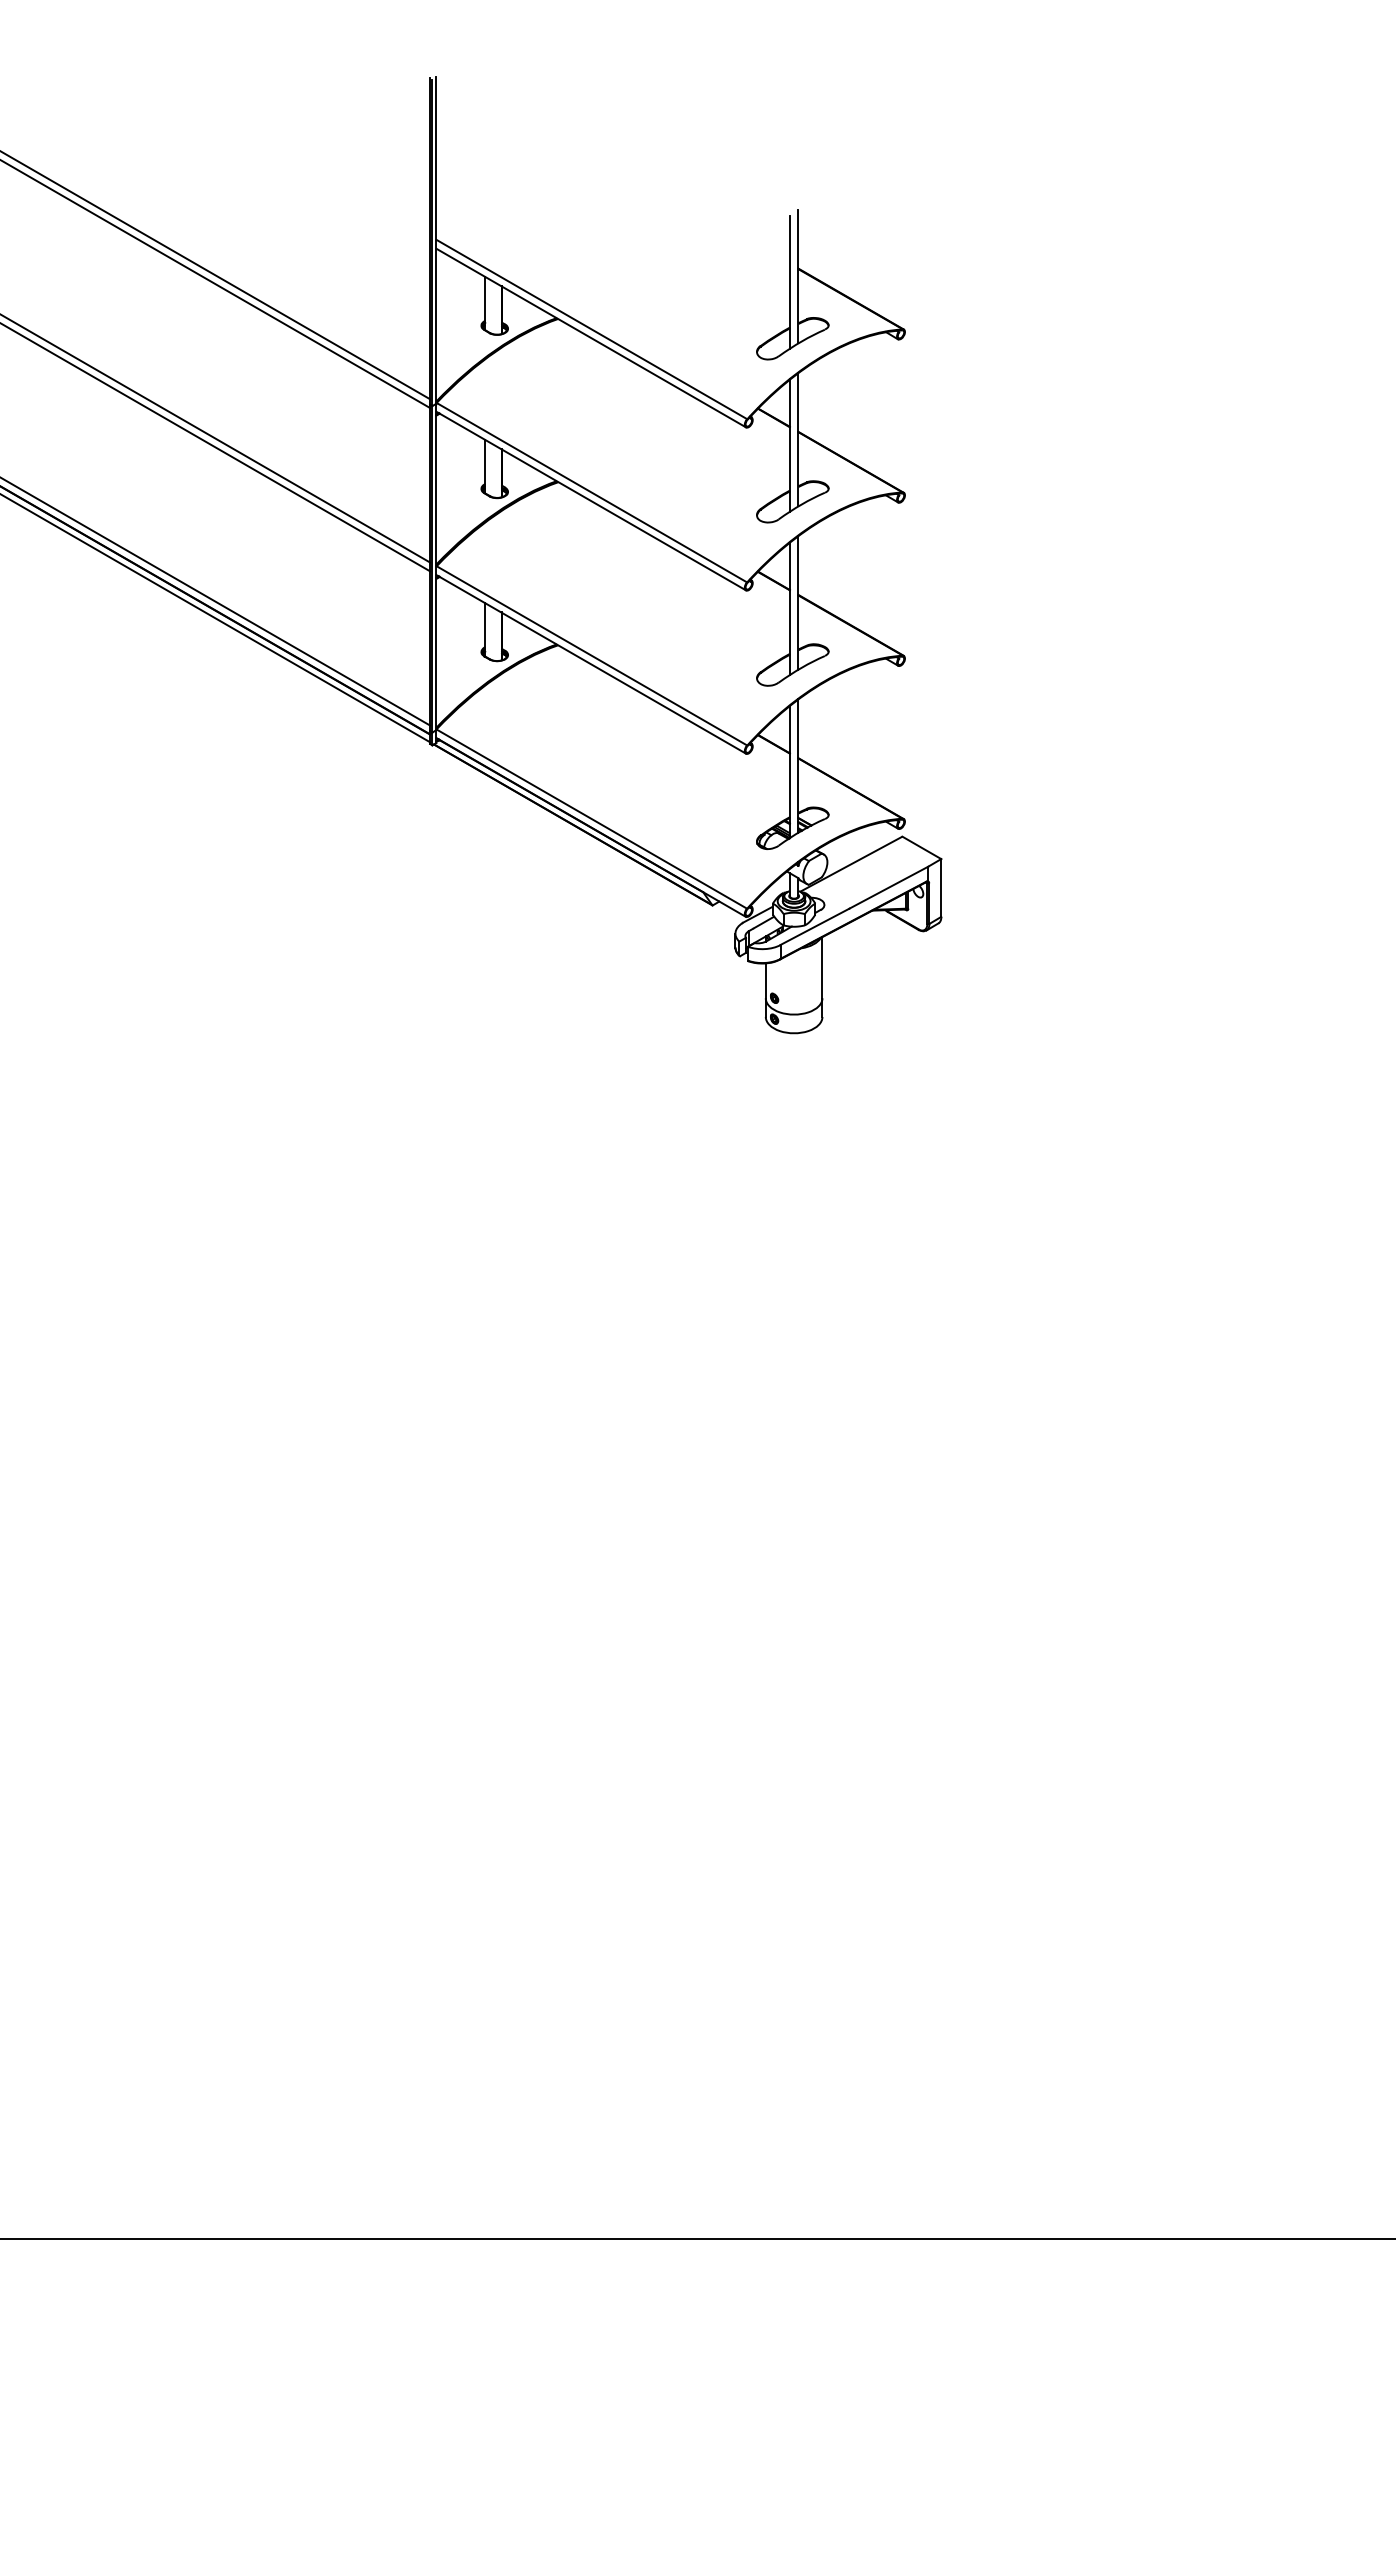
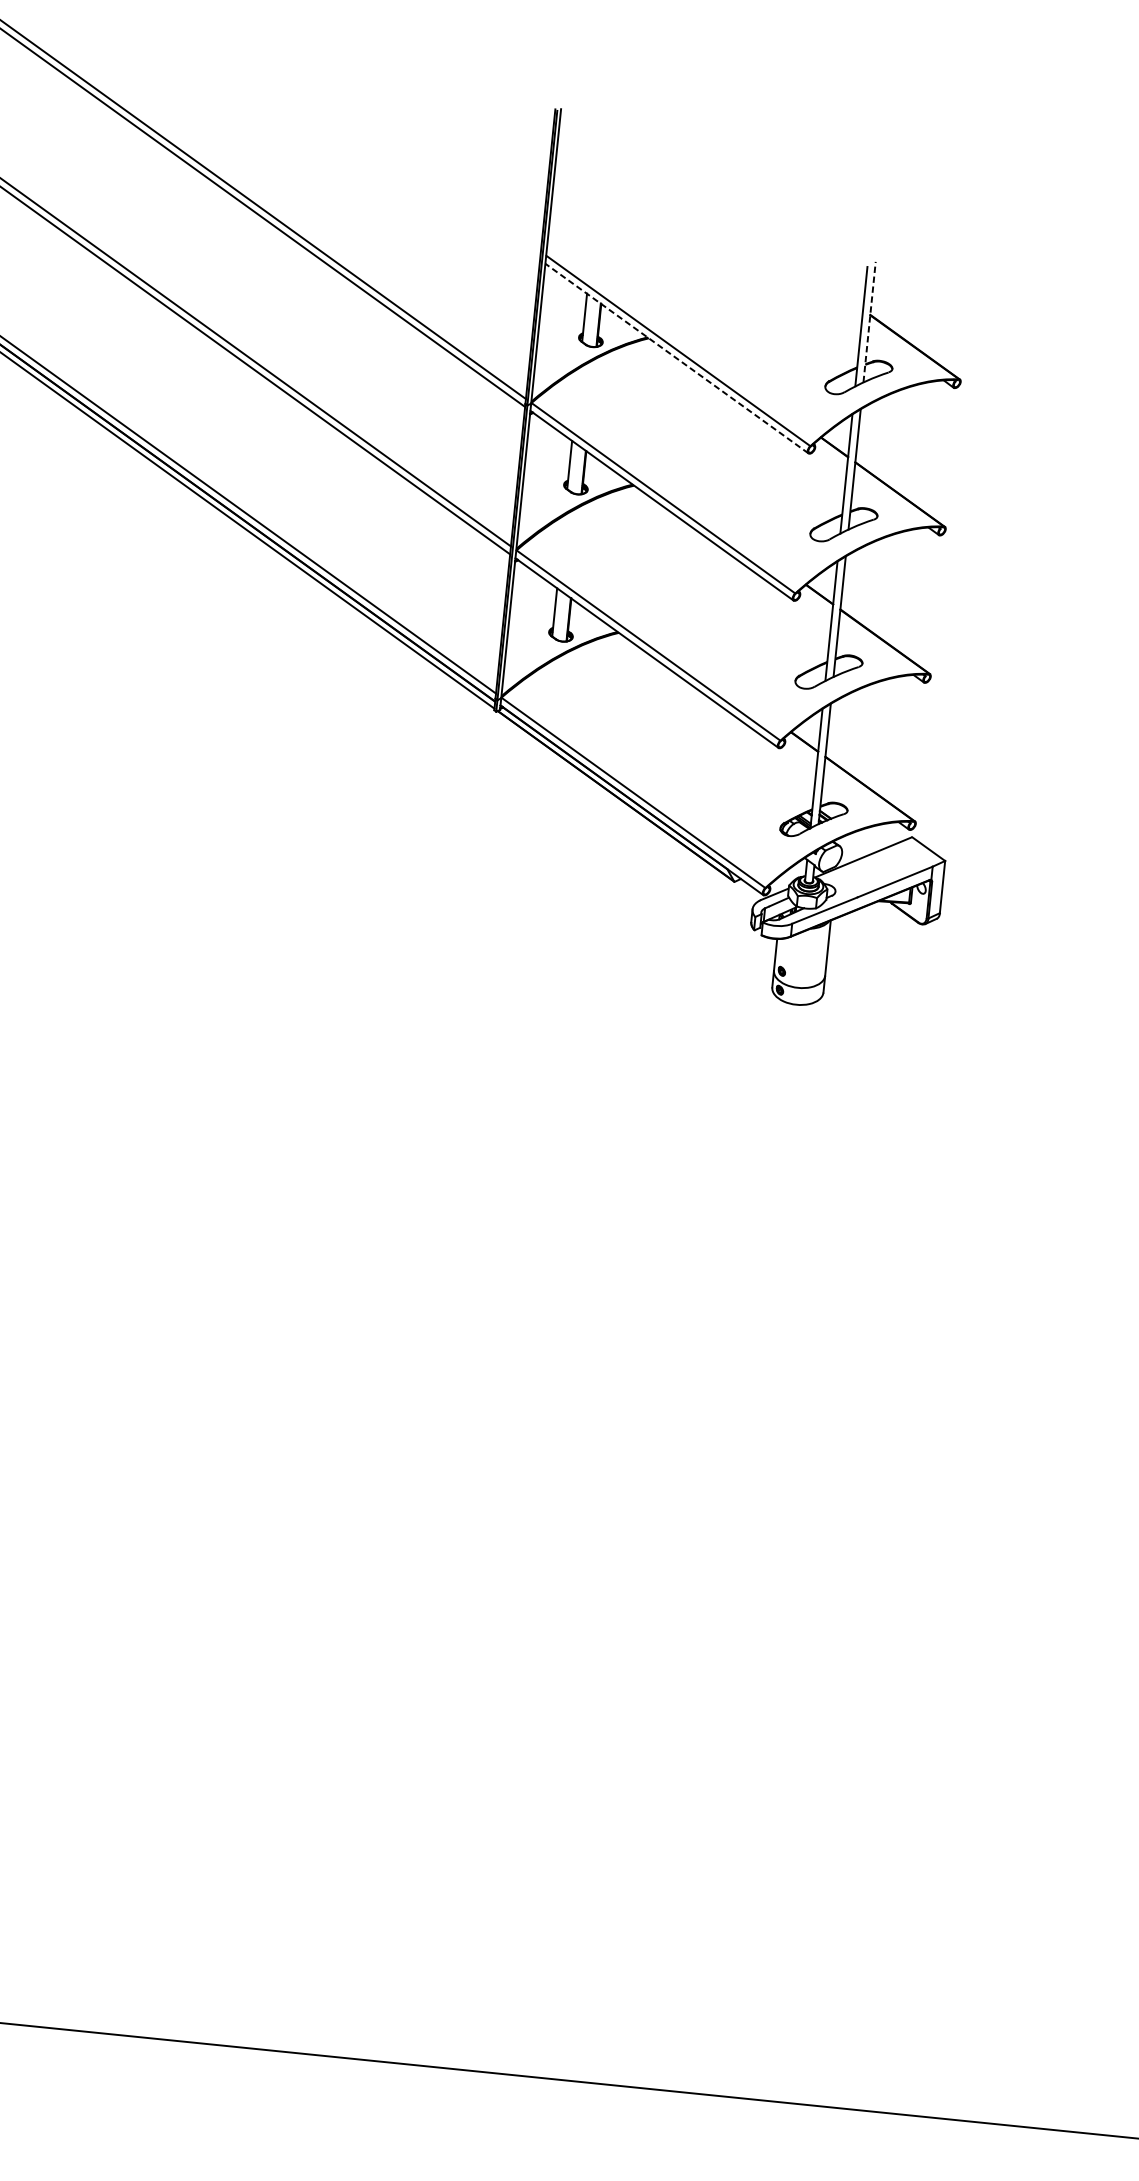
line: (798, 276) -> (869, 322), solid -> dashed
line: (591, 338) -> (677, 359), solid -> dashed

